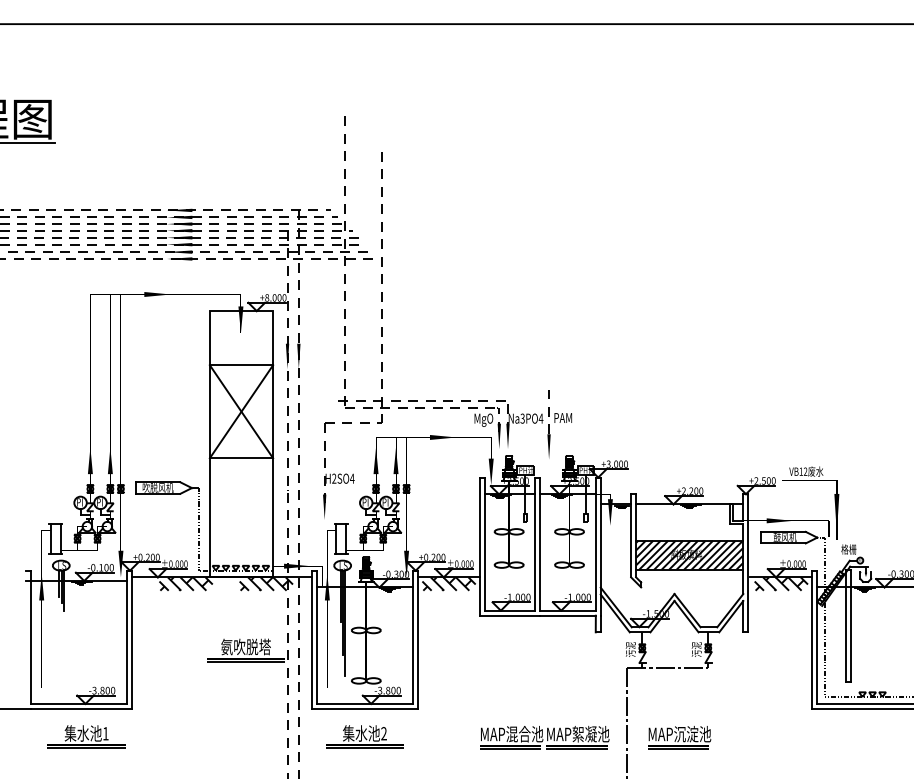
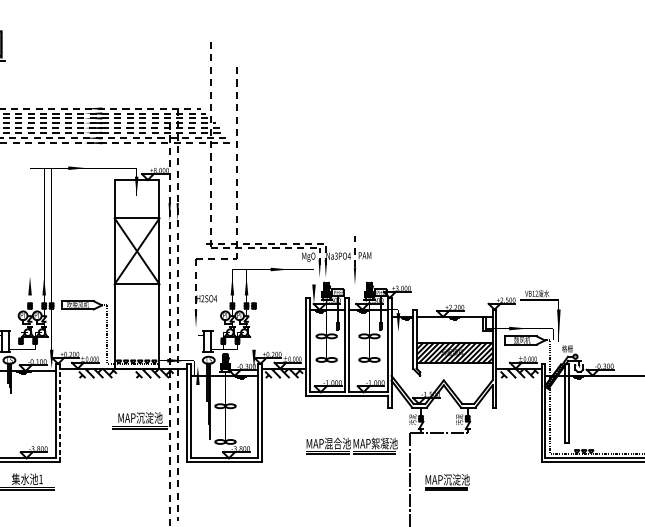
line: (131, 640) -> (59, 413), solid -> dashed
text: (246, 646) -> (140, 417), 氨吹脱塔 -> MAP沉淀池
part: (364, 736) -> (224, 481), removed
part: (544, 737) -> (351, 445), moved

